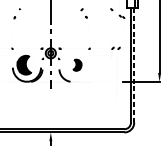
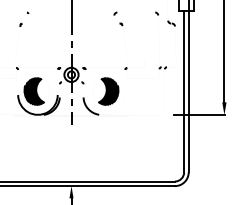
part: (115, 48) -> (162, 67), size x0.62
part: (77, 65) -> (108, 91), size x1.67
line: (134, 65) -> (188, 91), dashed -> solid

